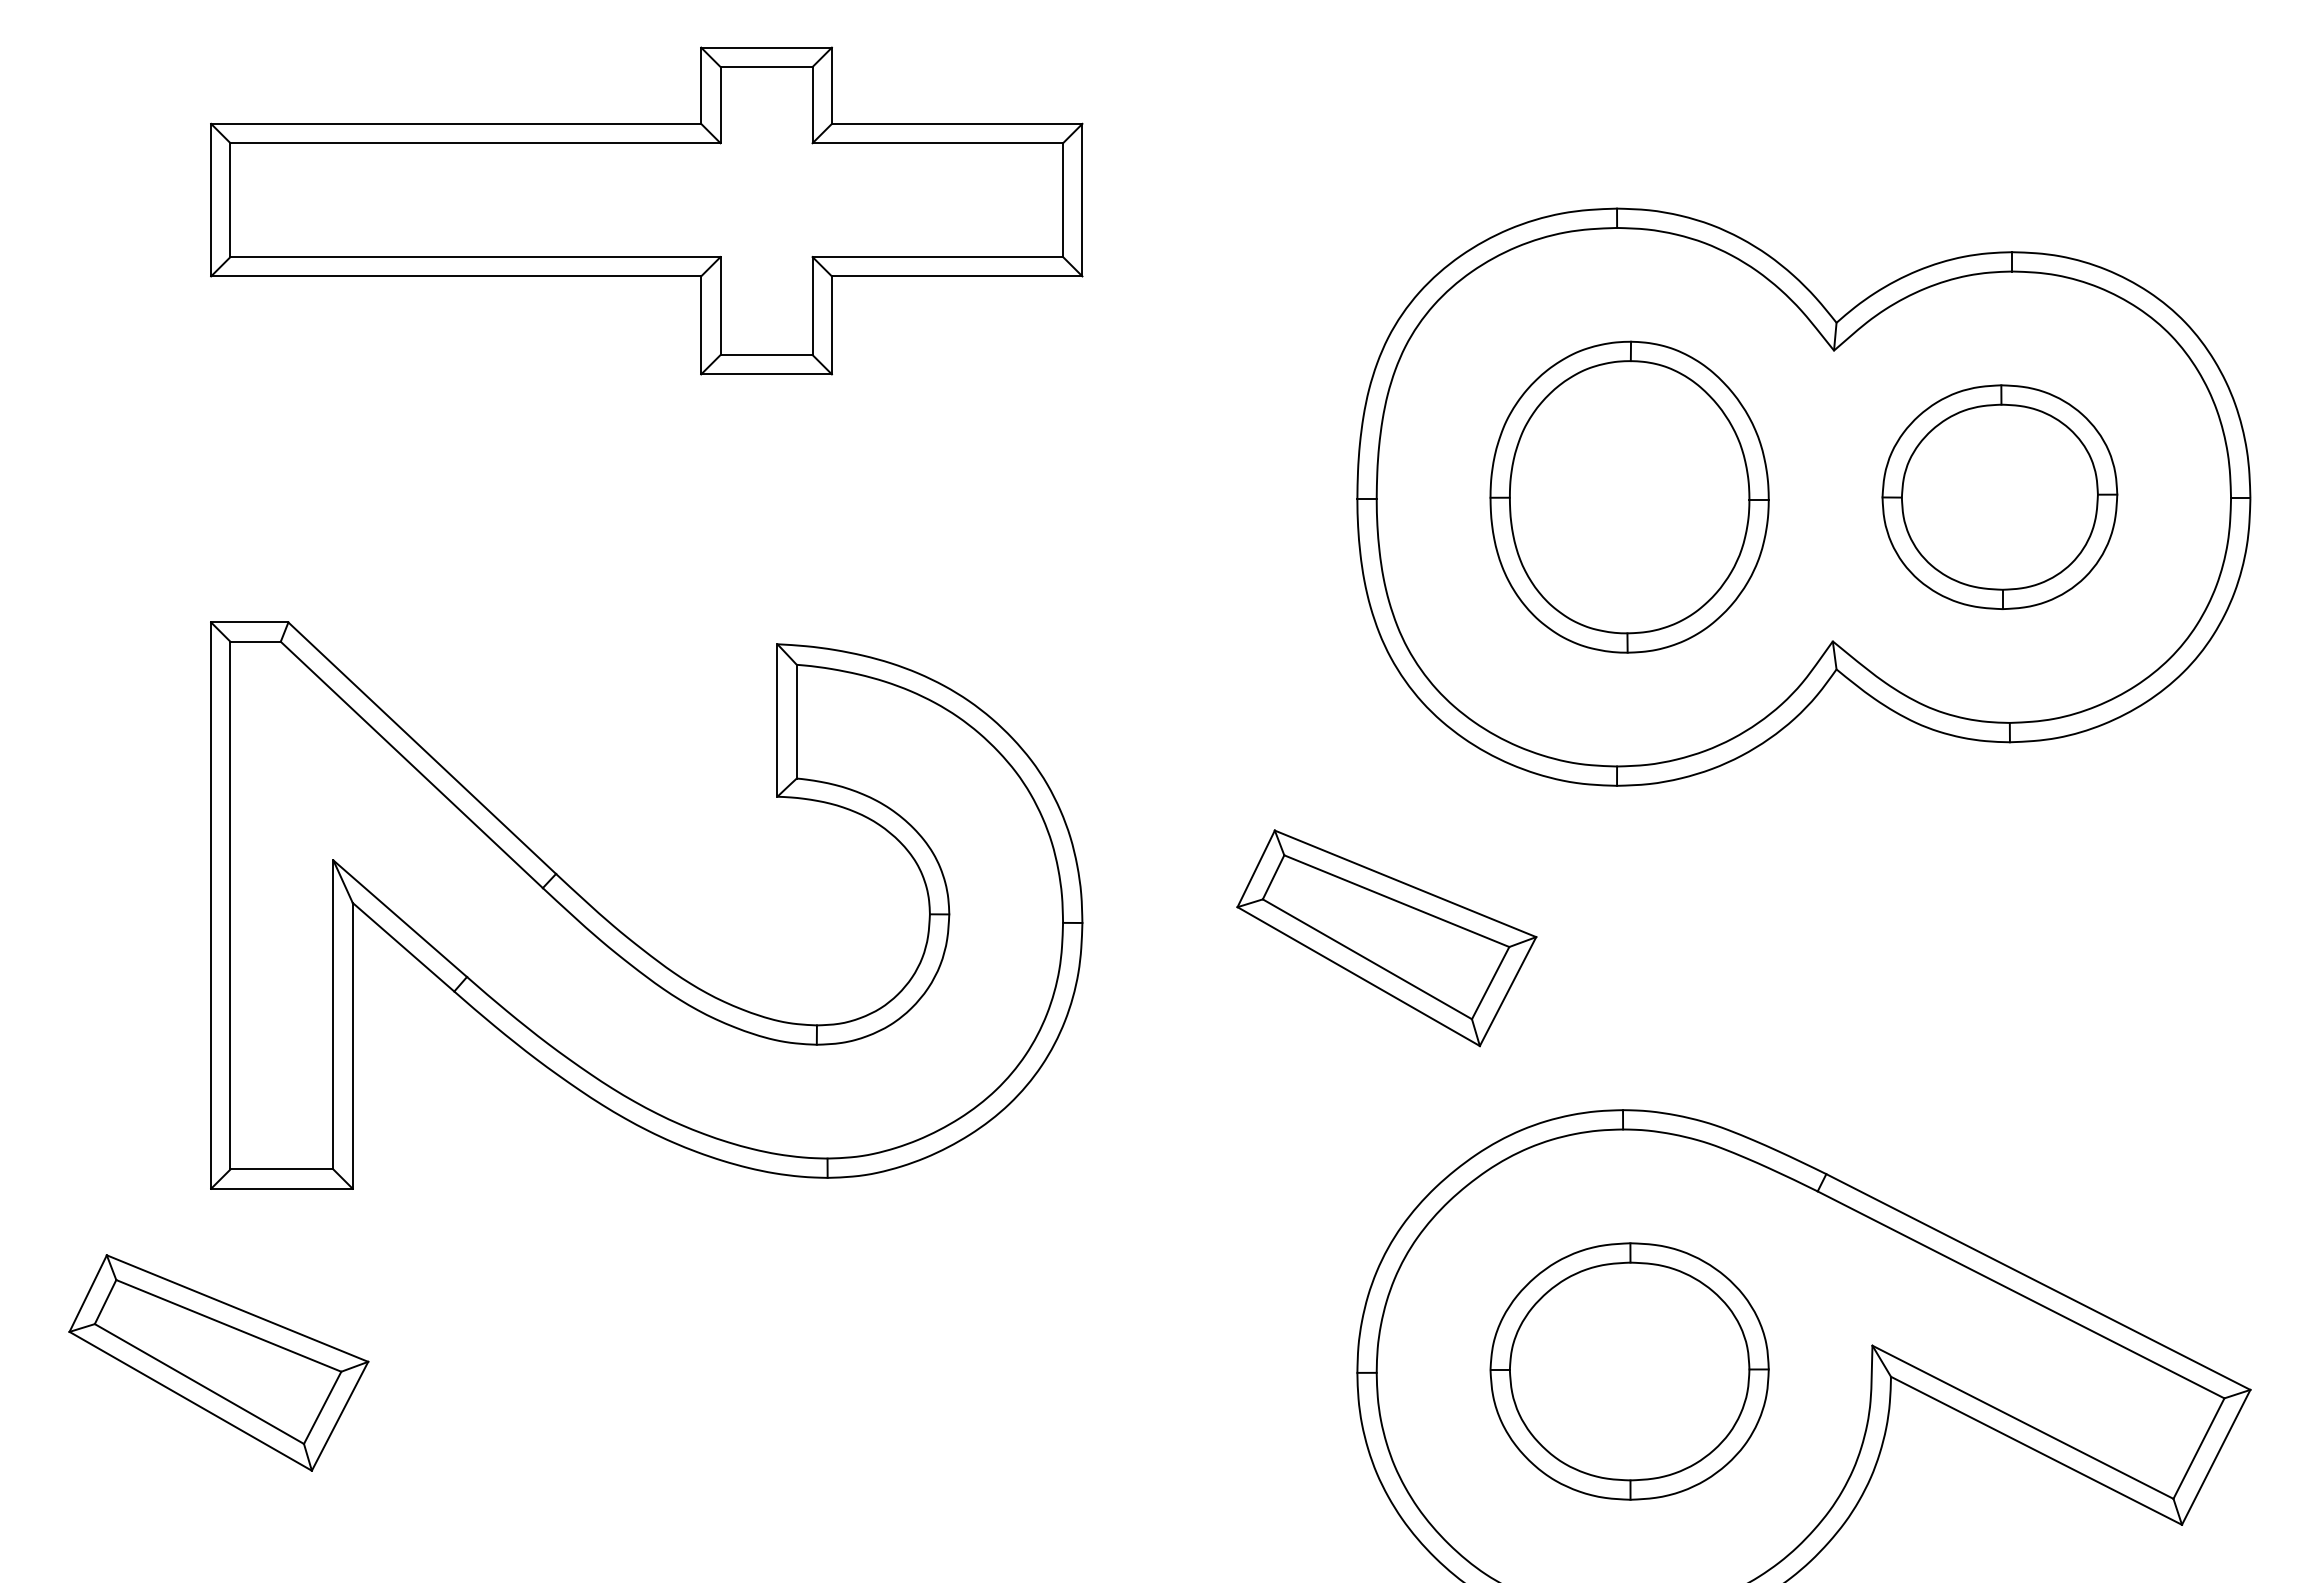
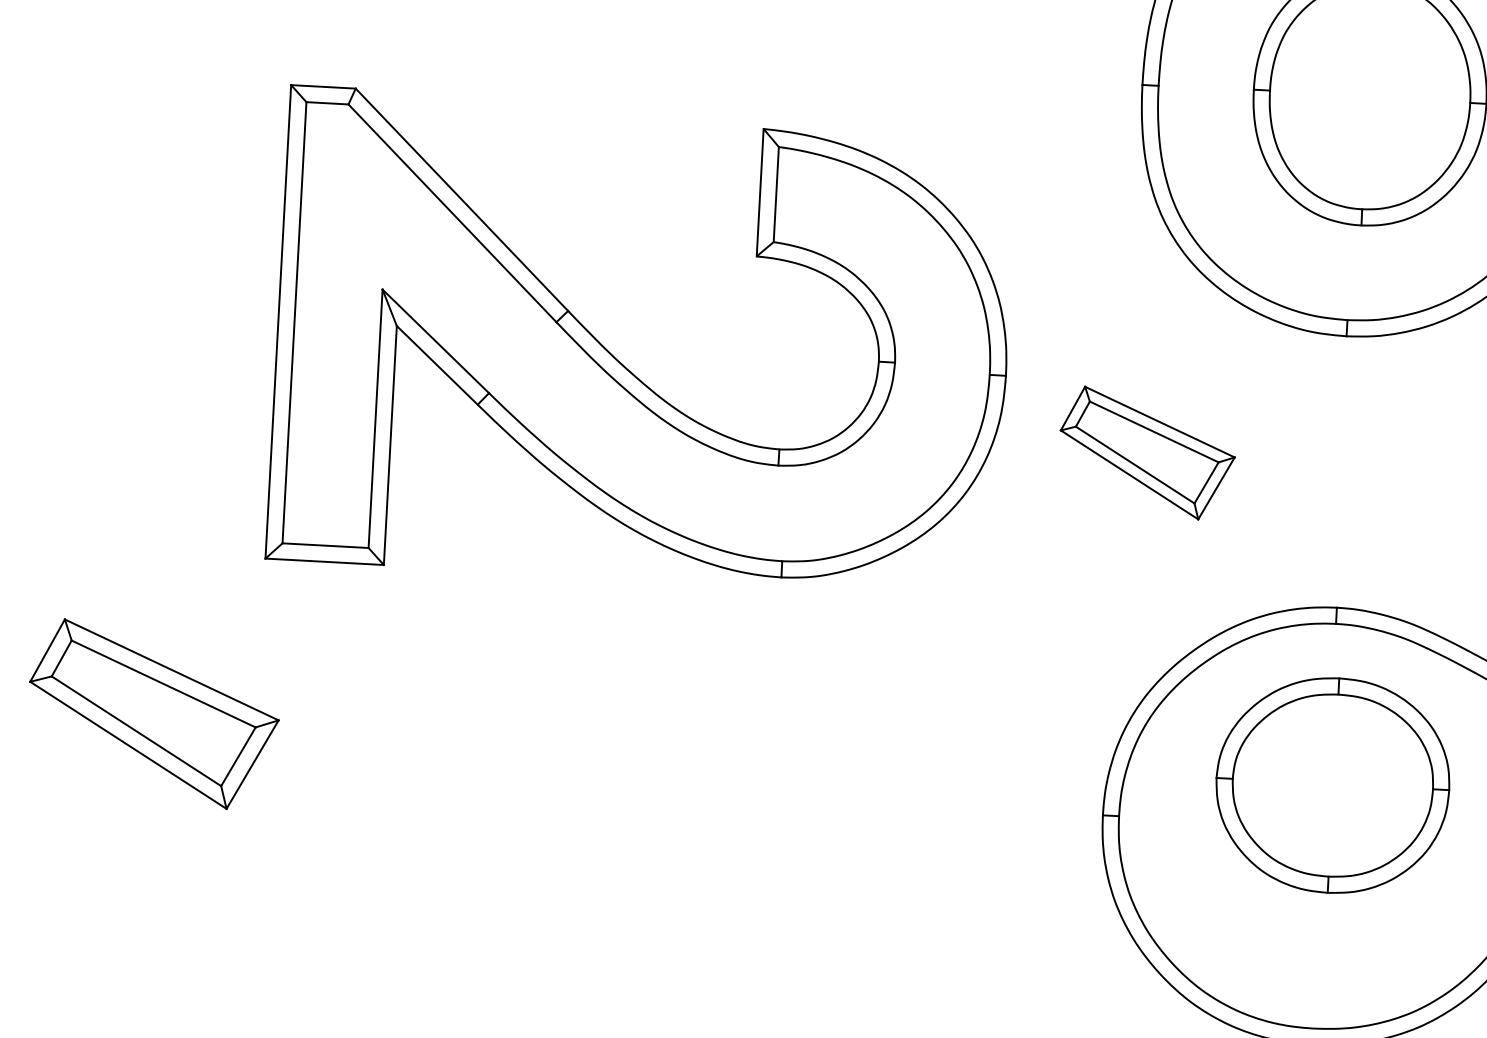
part: (624, 933) -> (622, 363), moved
part: (1386, 938) -> (1146, 453), size x0.7
part: (218, 1362) -> (153, 714), moved
part: (1629, 1371) -> (1332, 785), moved

